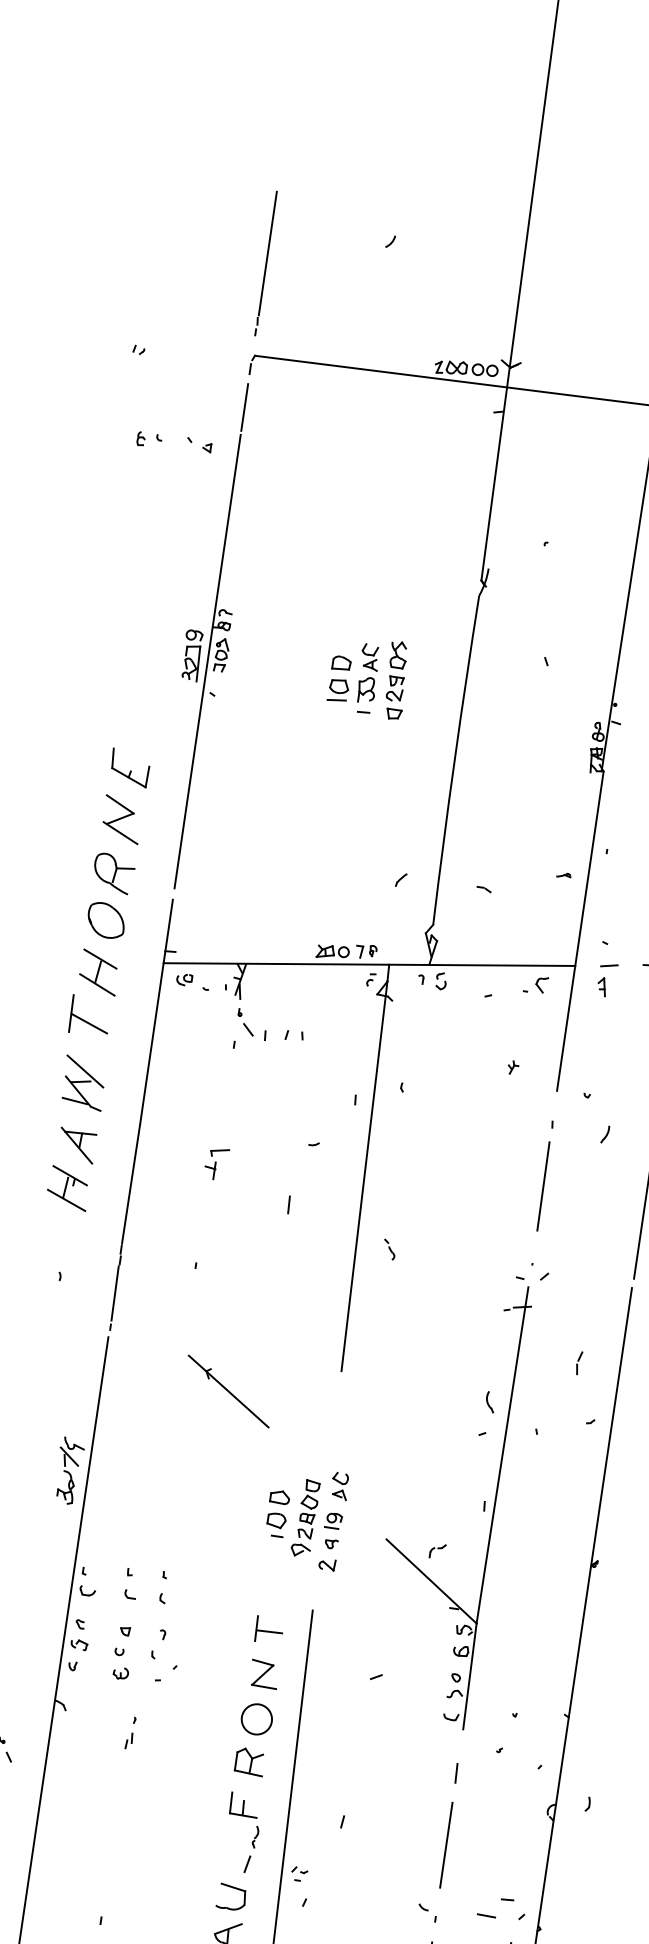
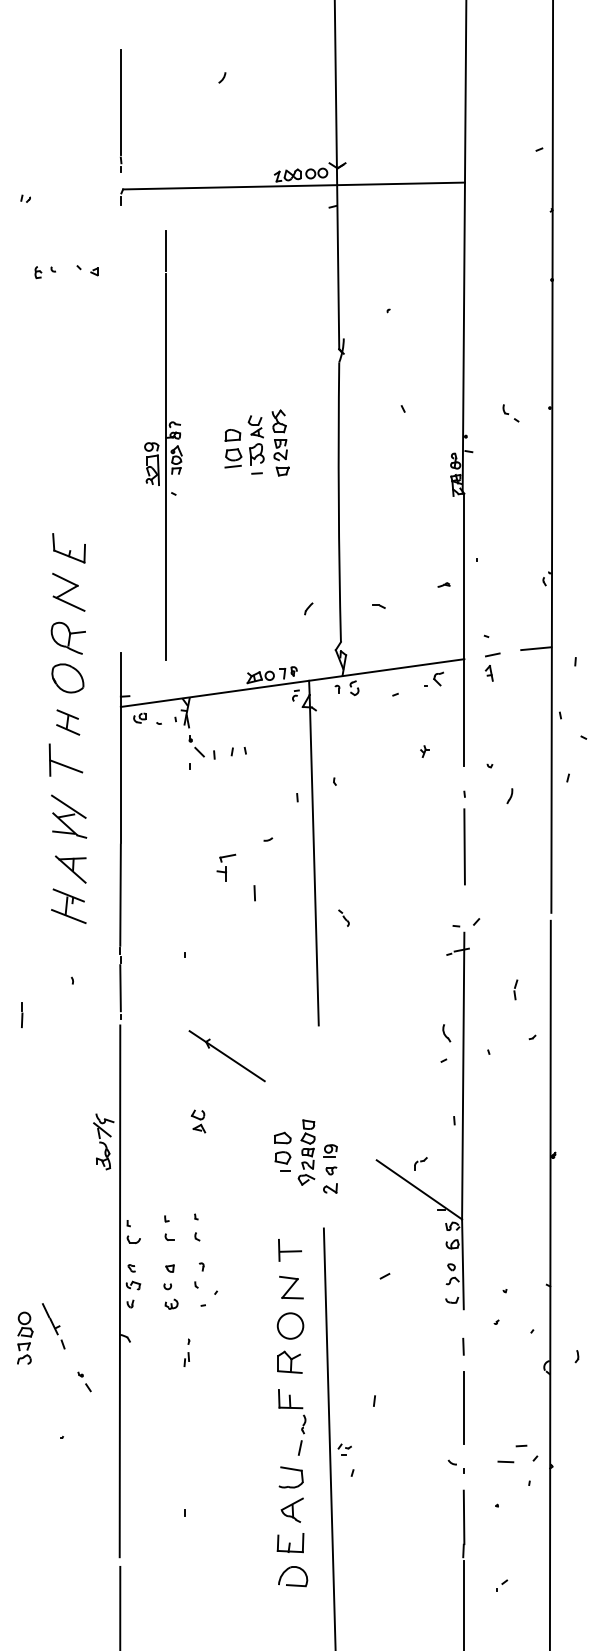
part: (208, 635) -> (163, 445), moved
part: (98, 972) -> (67, 722), size x0.7
part: (216, 1163) -> (226, 867), moved
part: (340, 1486) -> (198, 1121), moved

